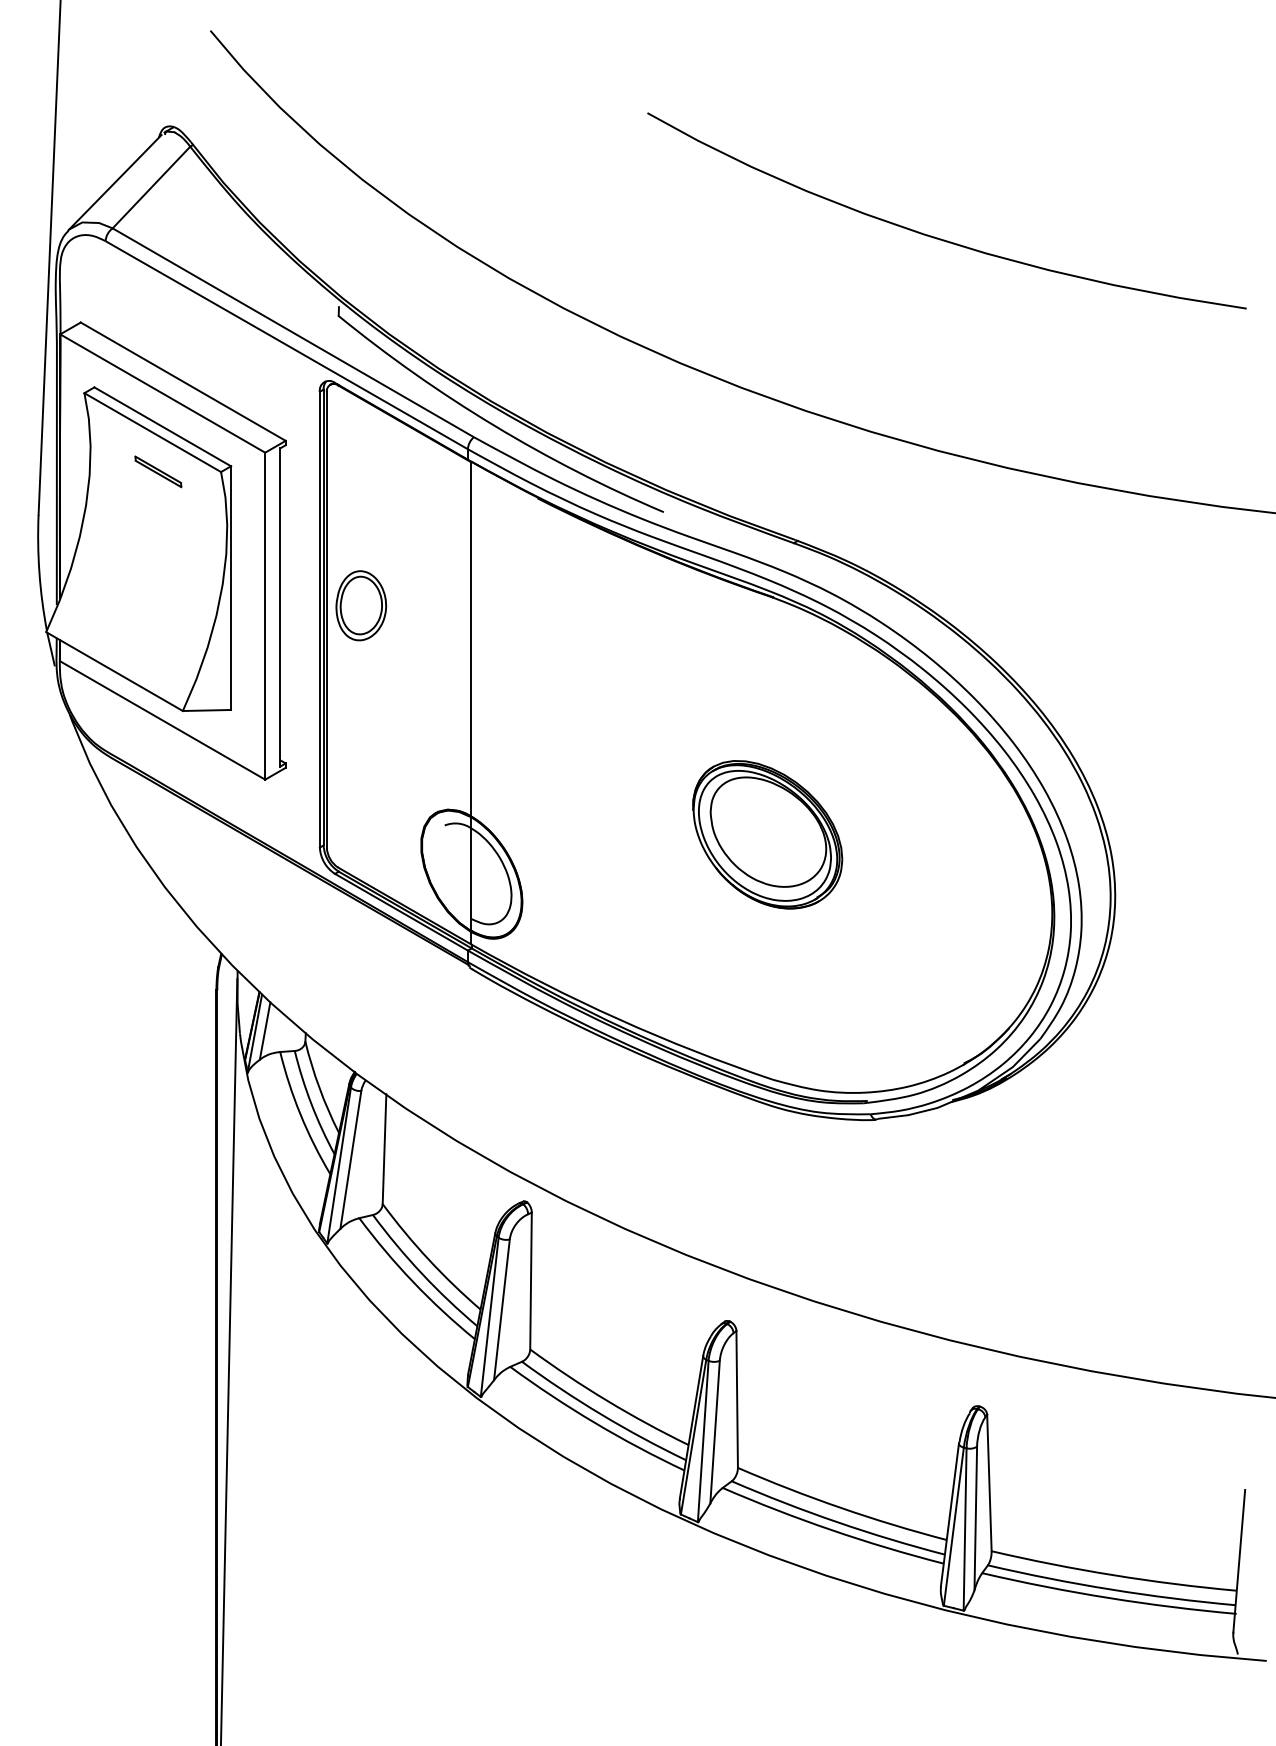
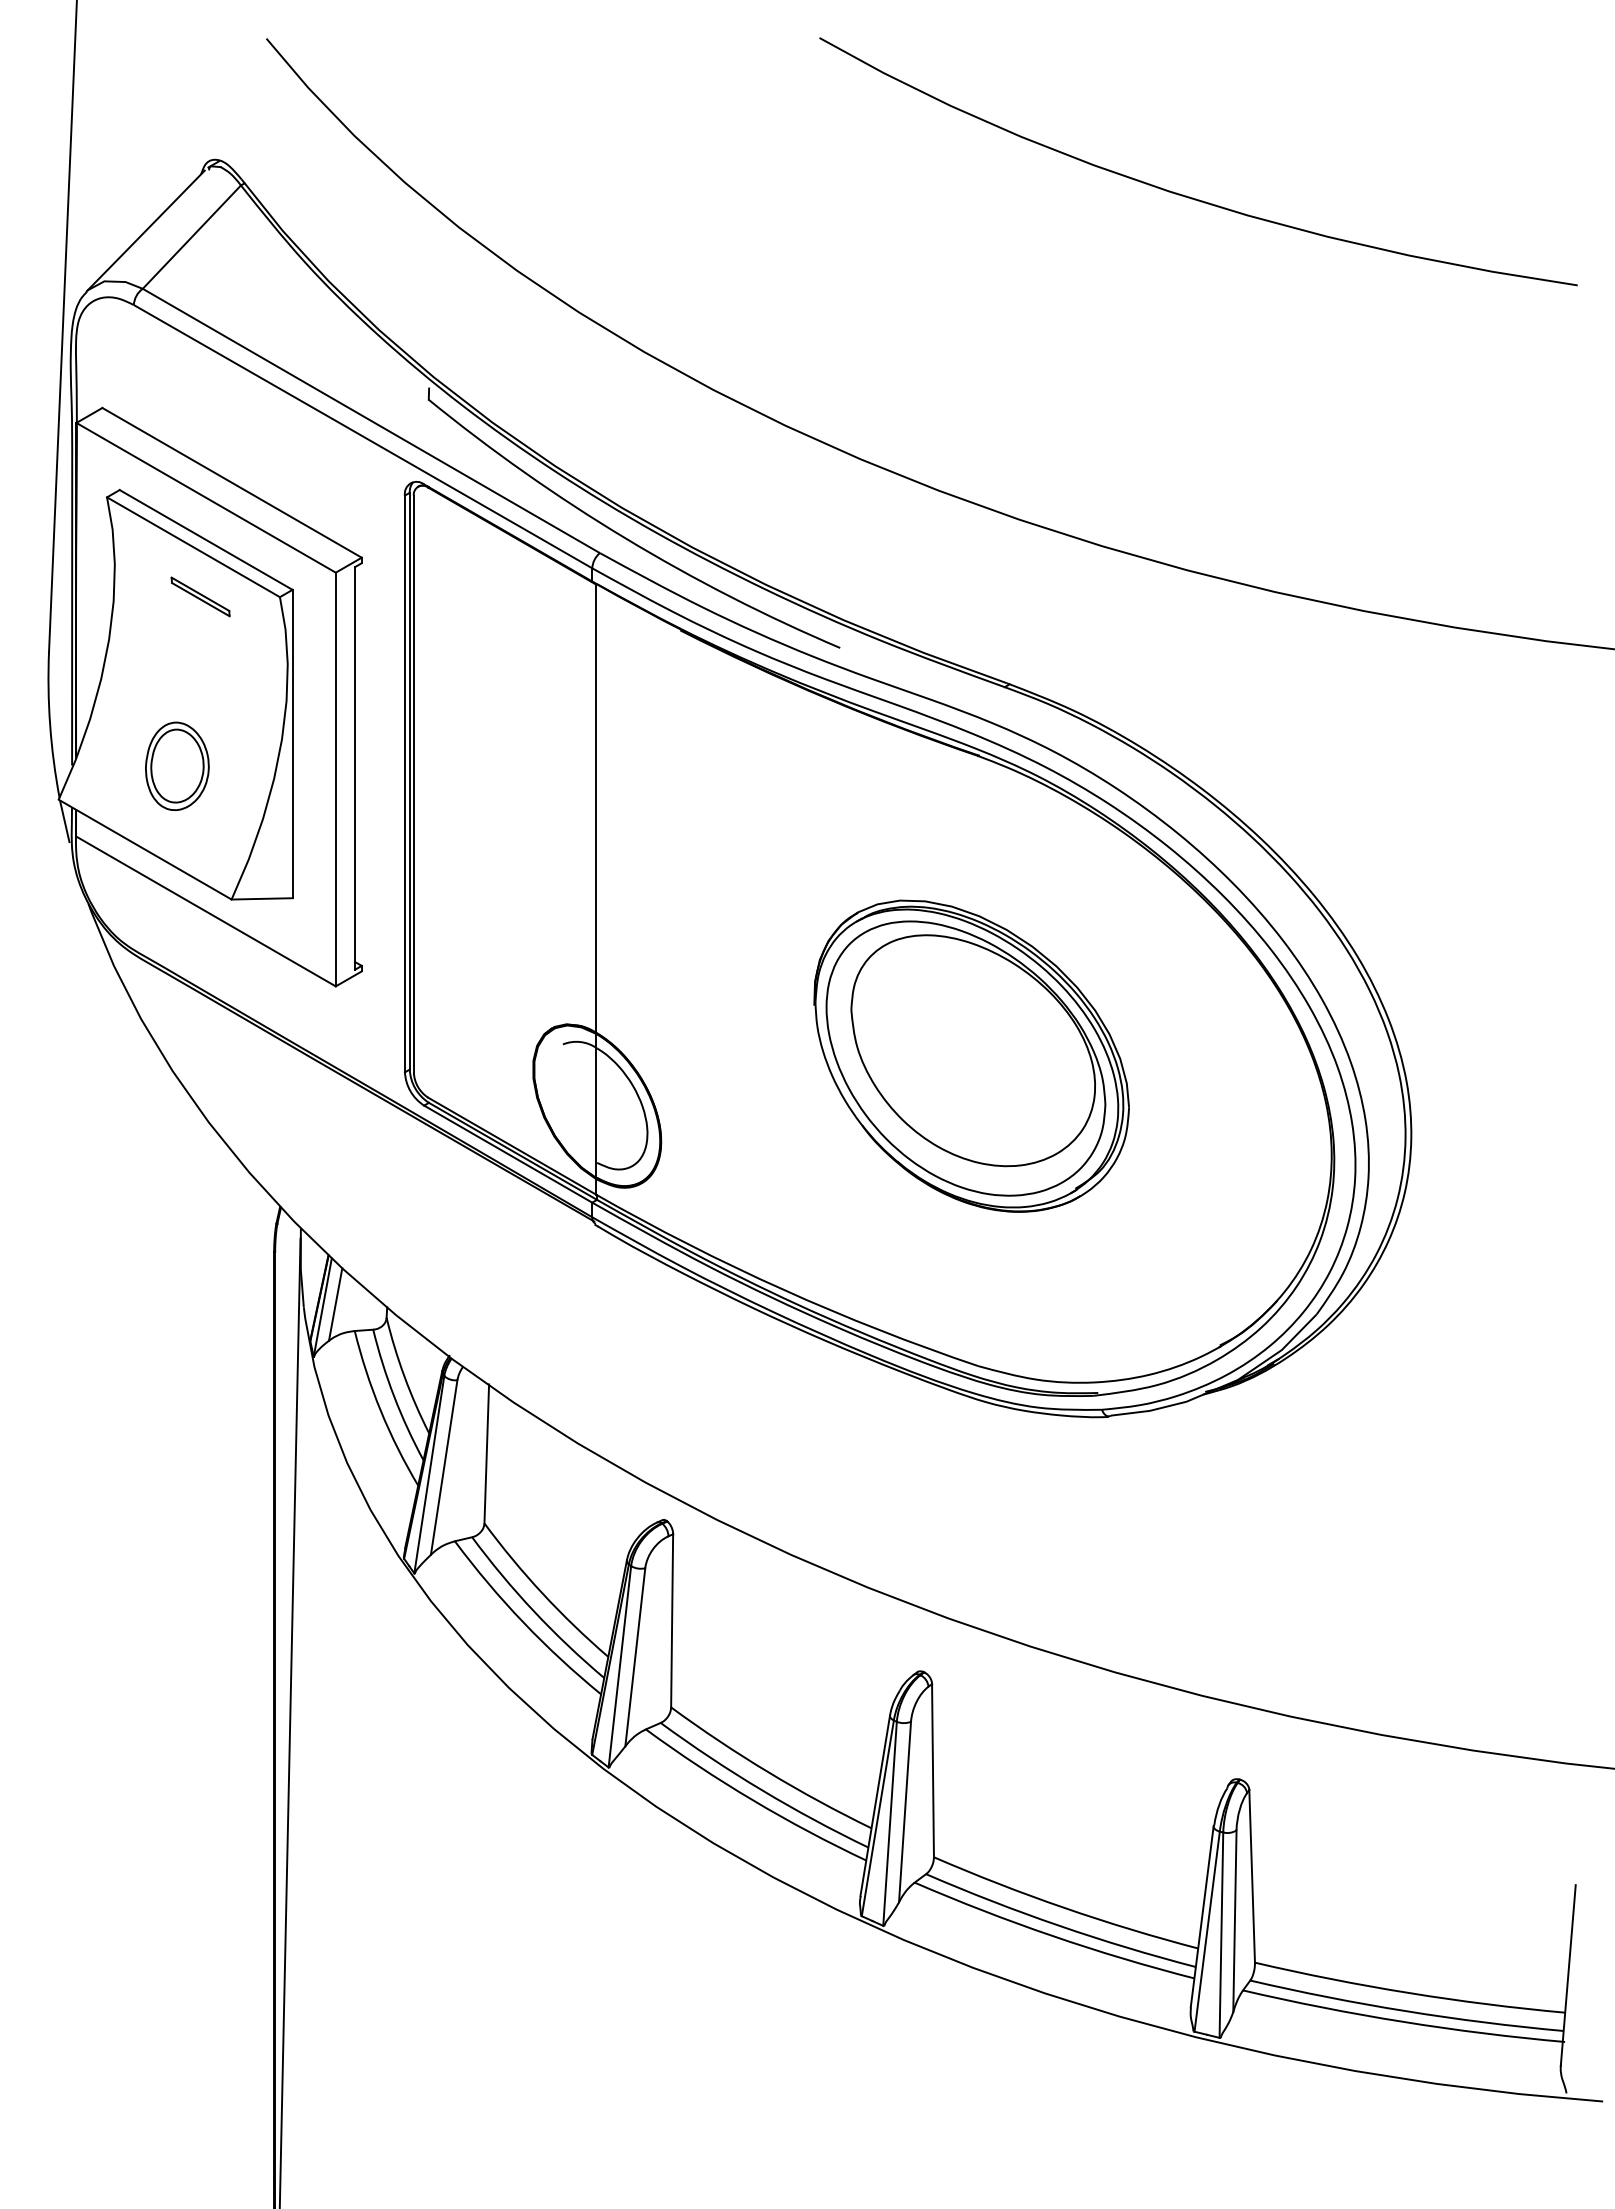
curve: (937, 237) -> (1186, 195), moved
part: (361, 605) -> (177, 765), moved
part: (767, 834) -> (971, 1055), size x1.67

